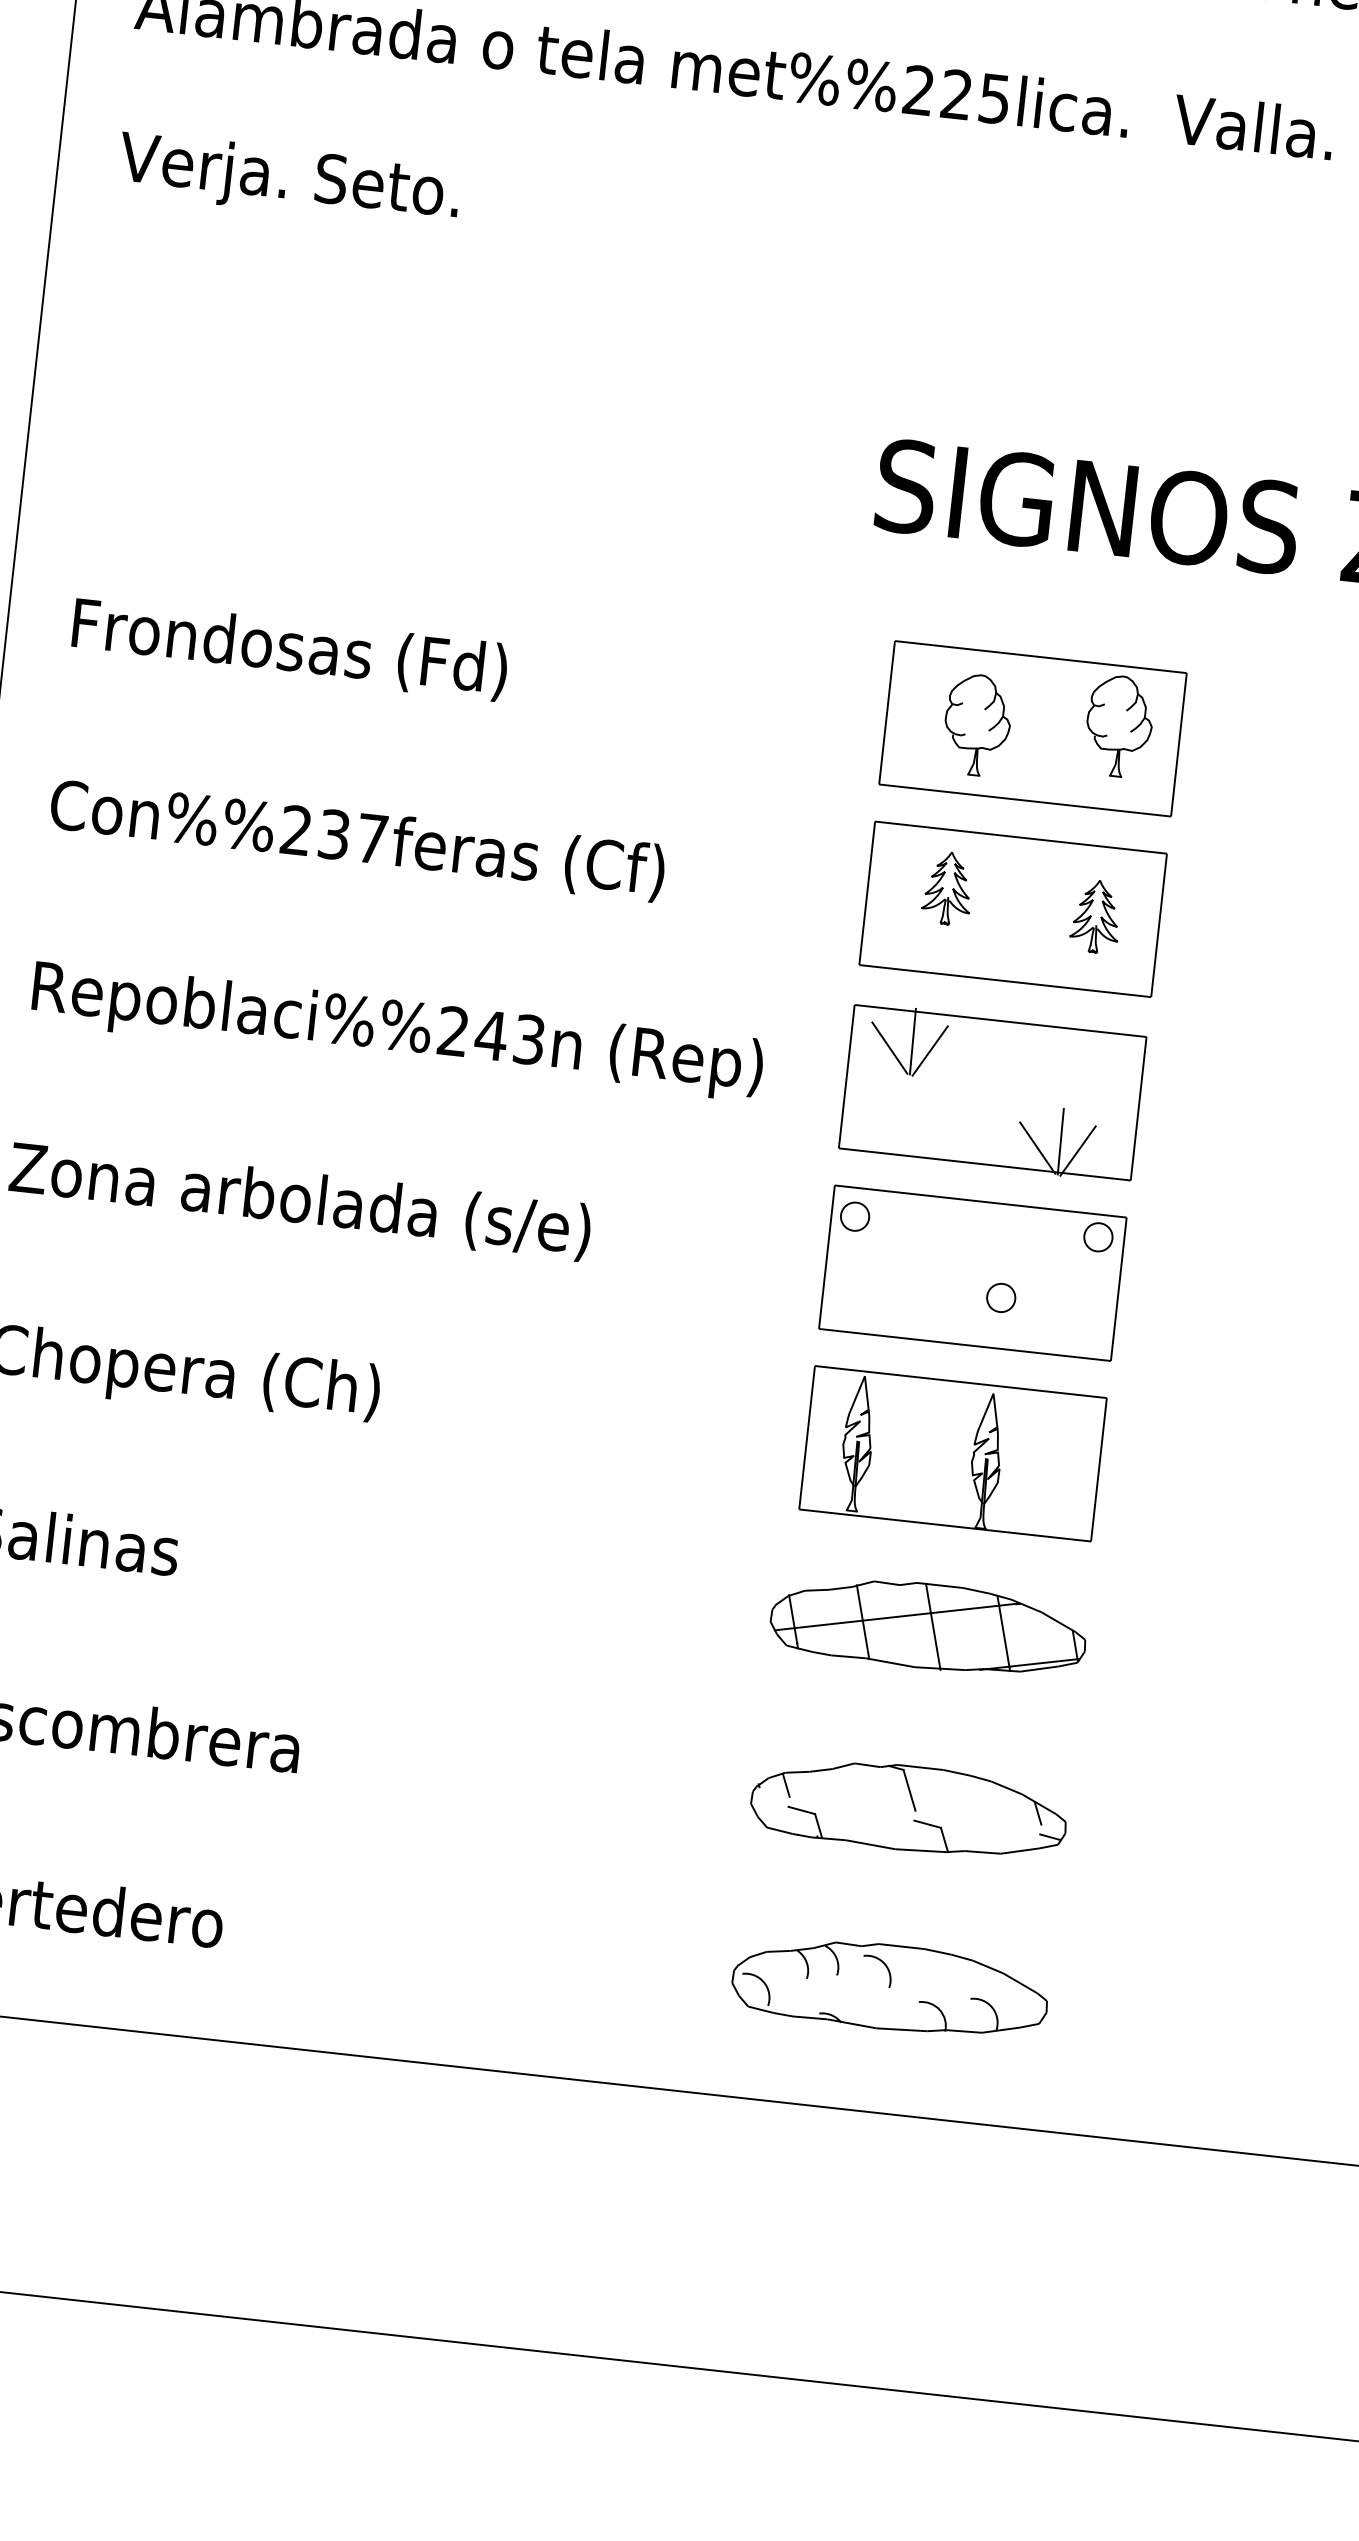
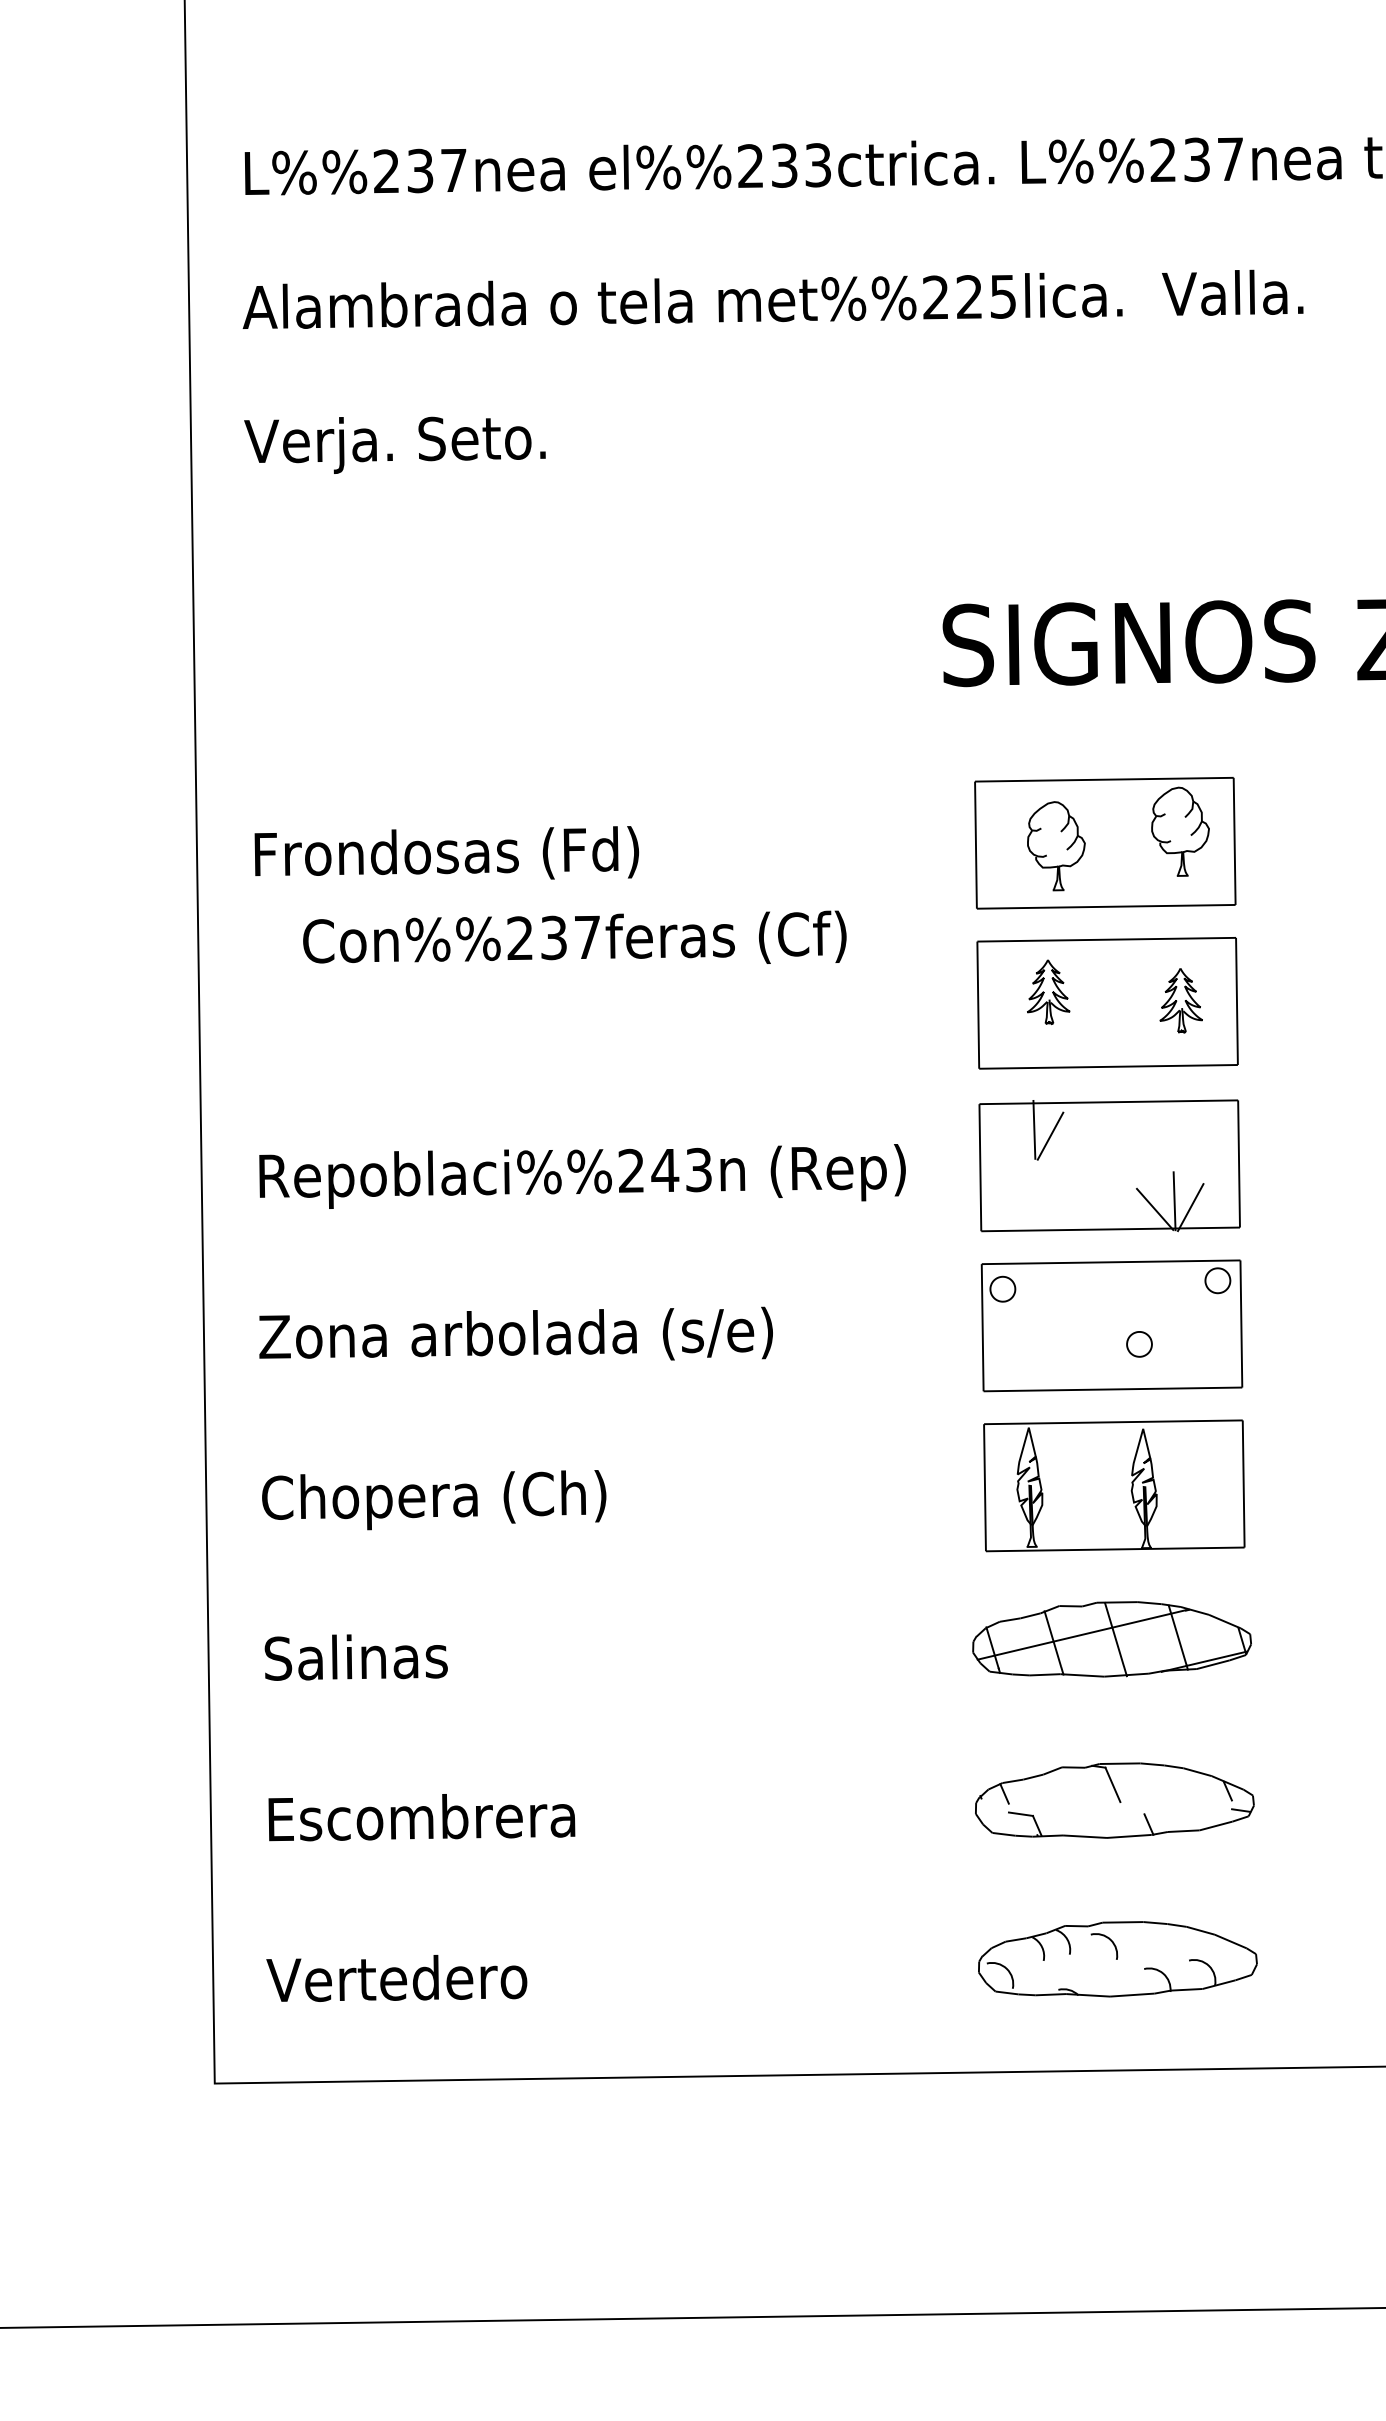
text: (357, 835) -> (574, 936), moved
line: (889, 1047) -> (1014, 1137), removed
line: (927, 1824) -> (1132, 1812), removed

